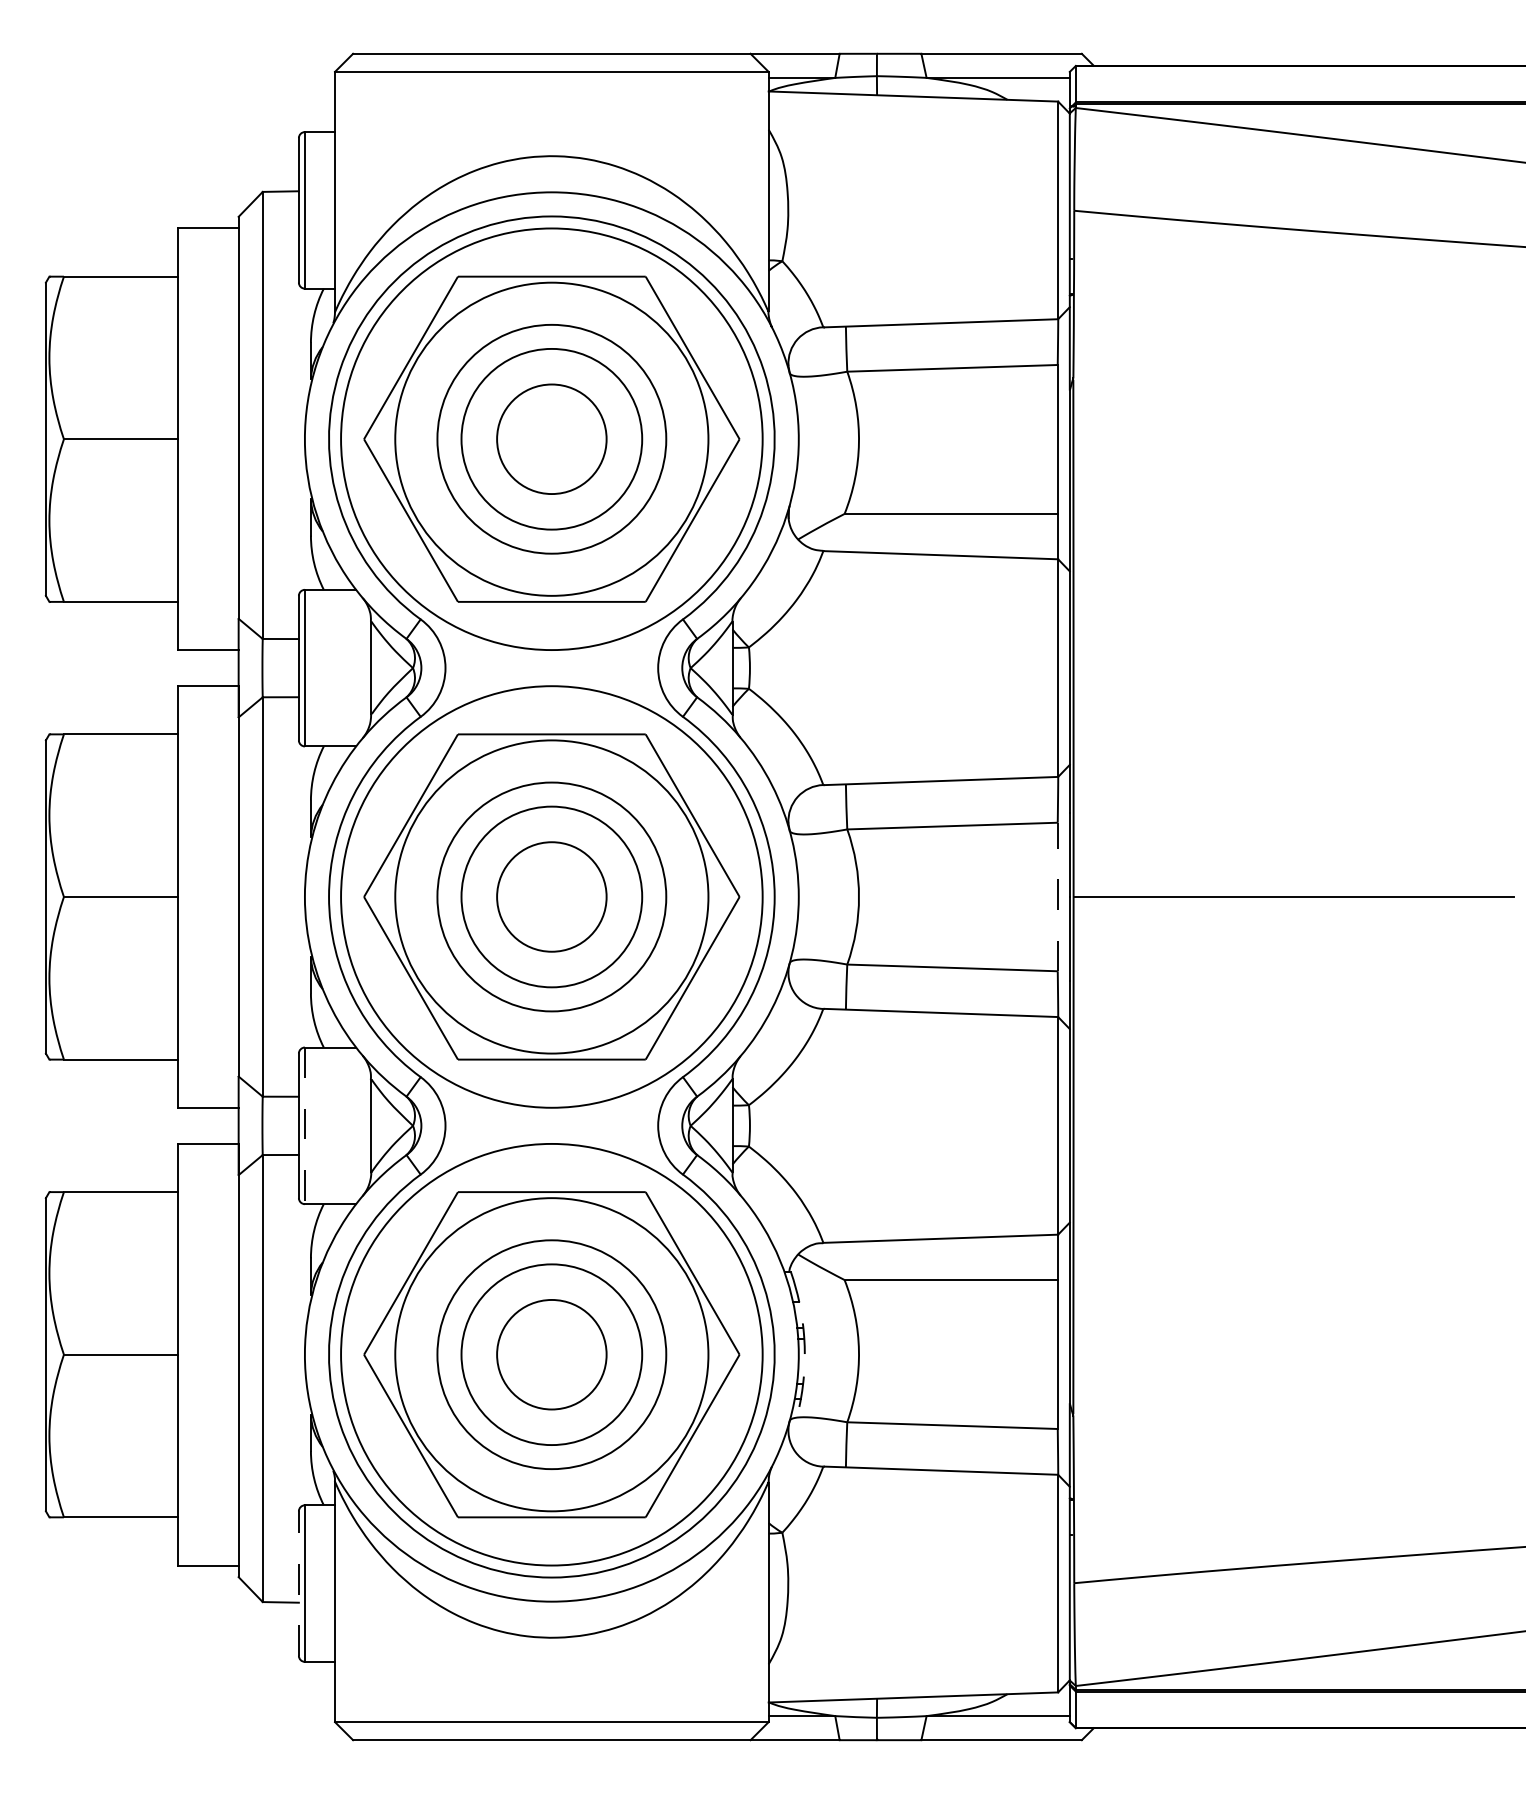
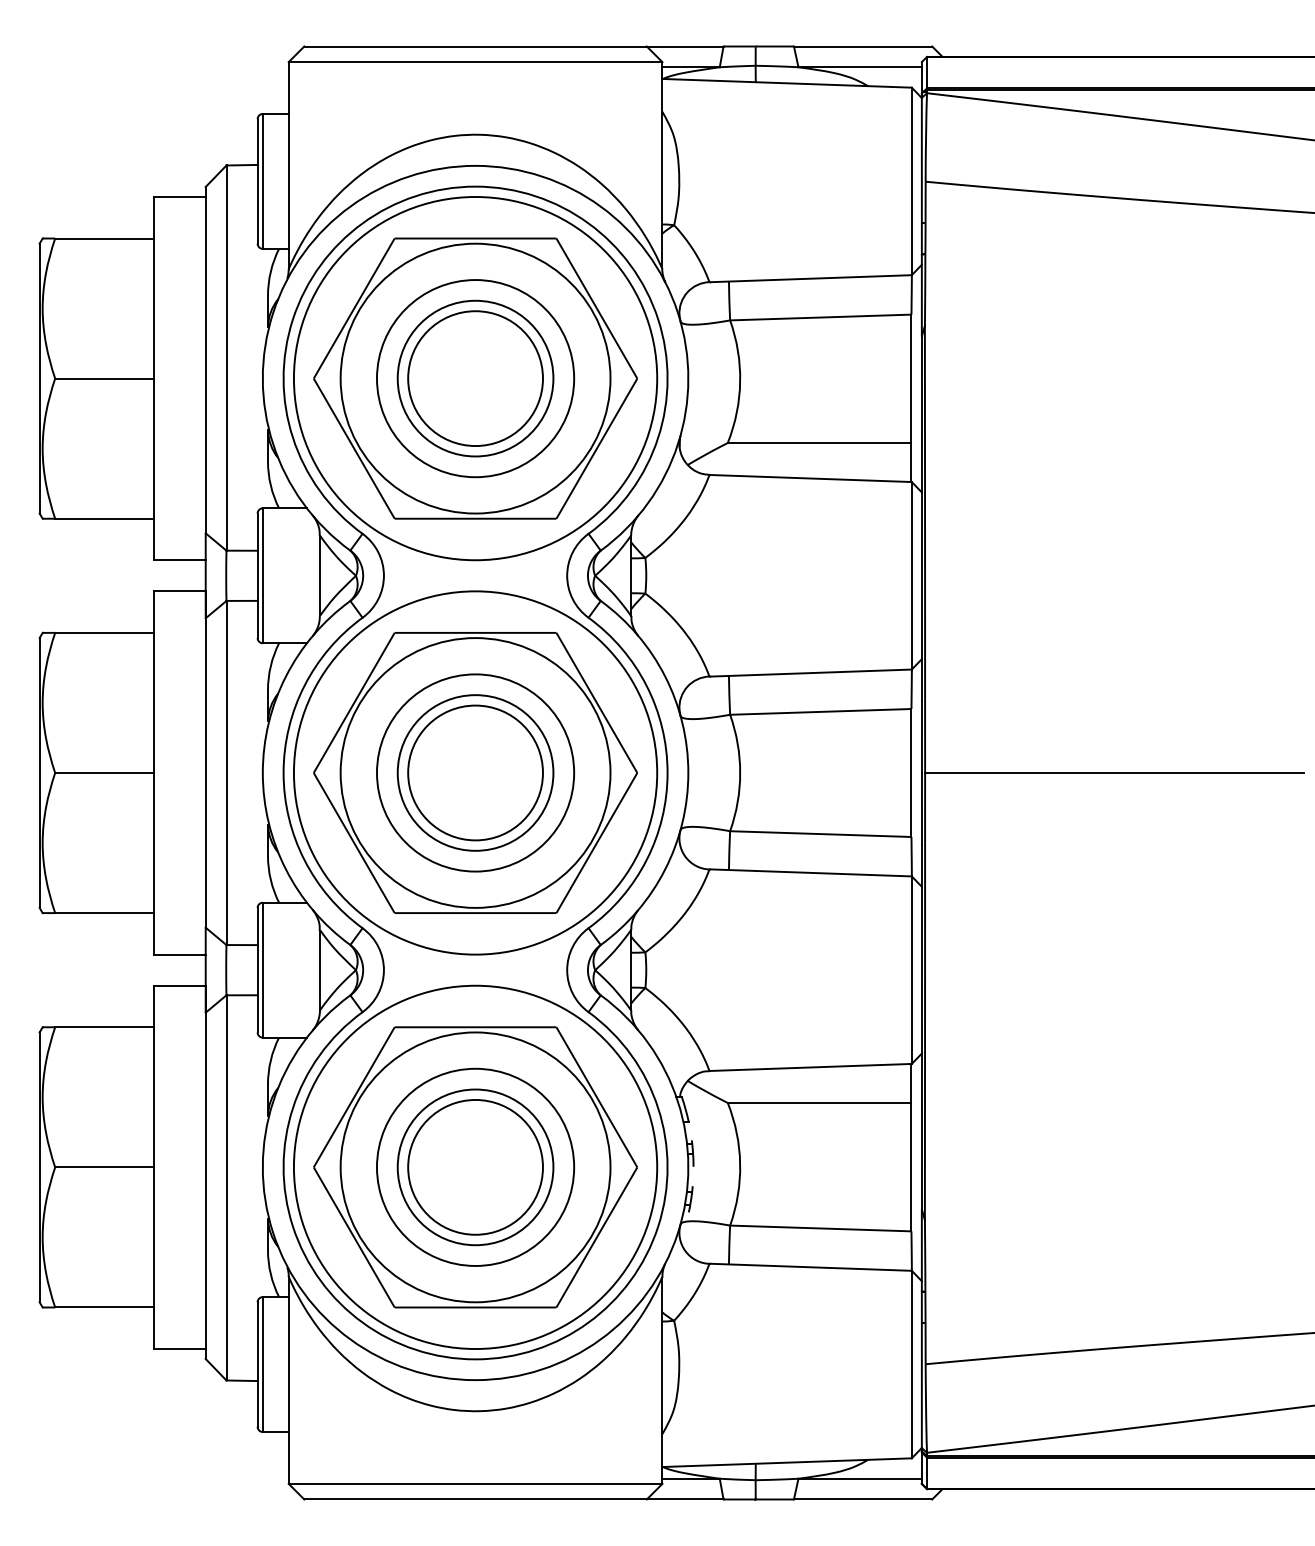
circle: (551, 439) -> (475, 378), size x1.43
circle: (551, 896) -> (475, 772), size x1.43
line: (1057, 896) -> (911, 772), dashed -> solid
line: (304, 1126) -> (262, 970), dashed -> solid
circle: (551, 1354) -> (475, 1167), size x1.43
line: (298, 1583) -> (257, 1364), dashed -> solid

